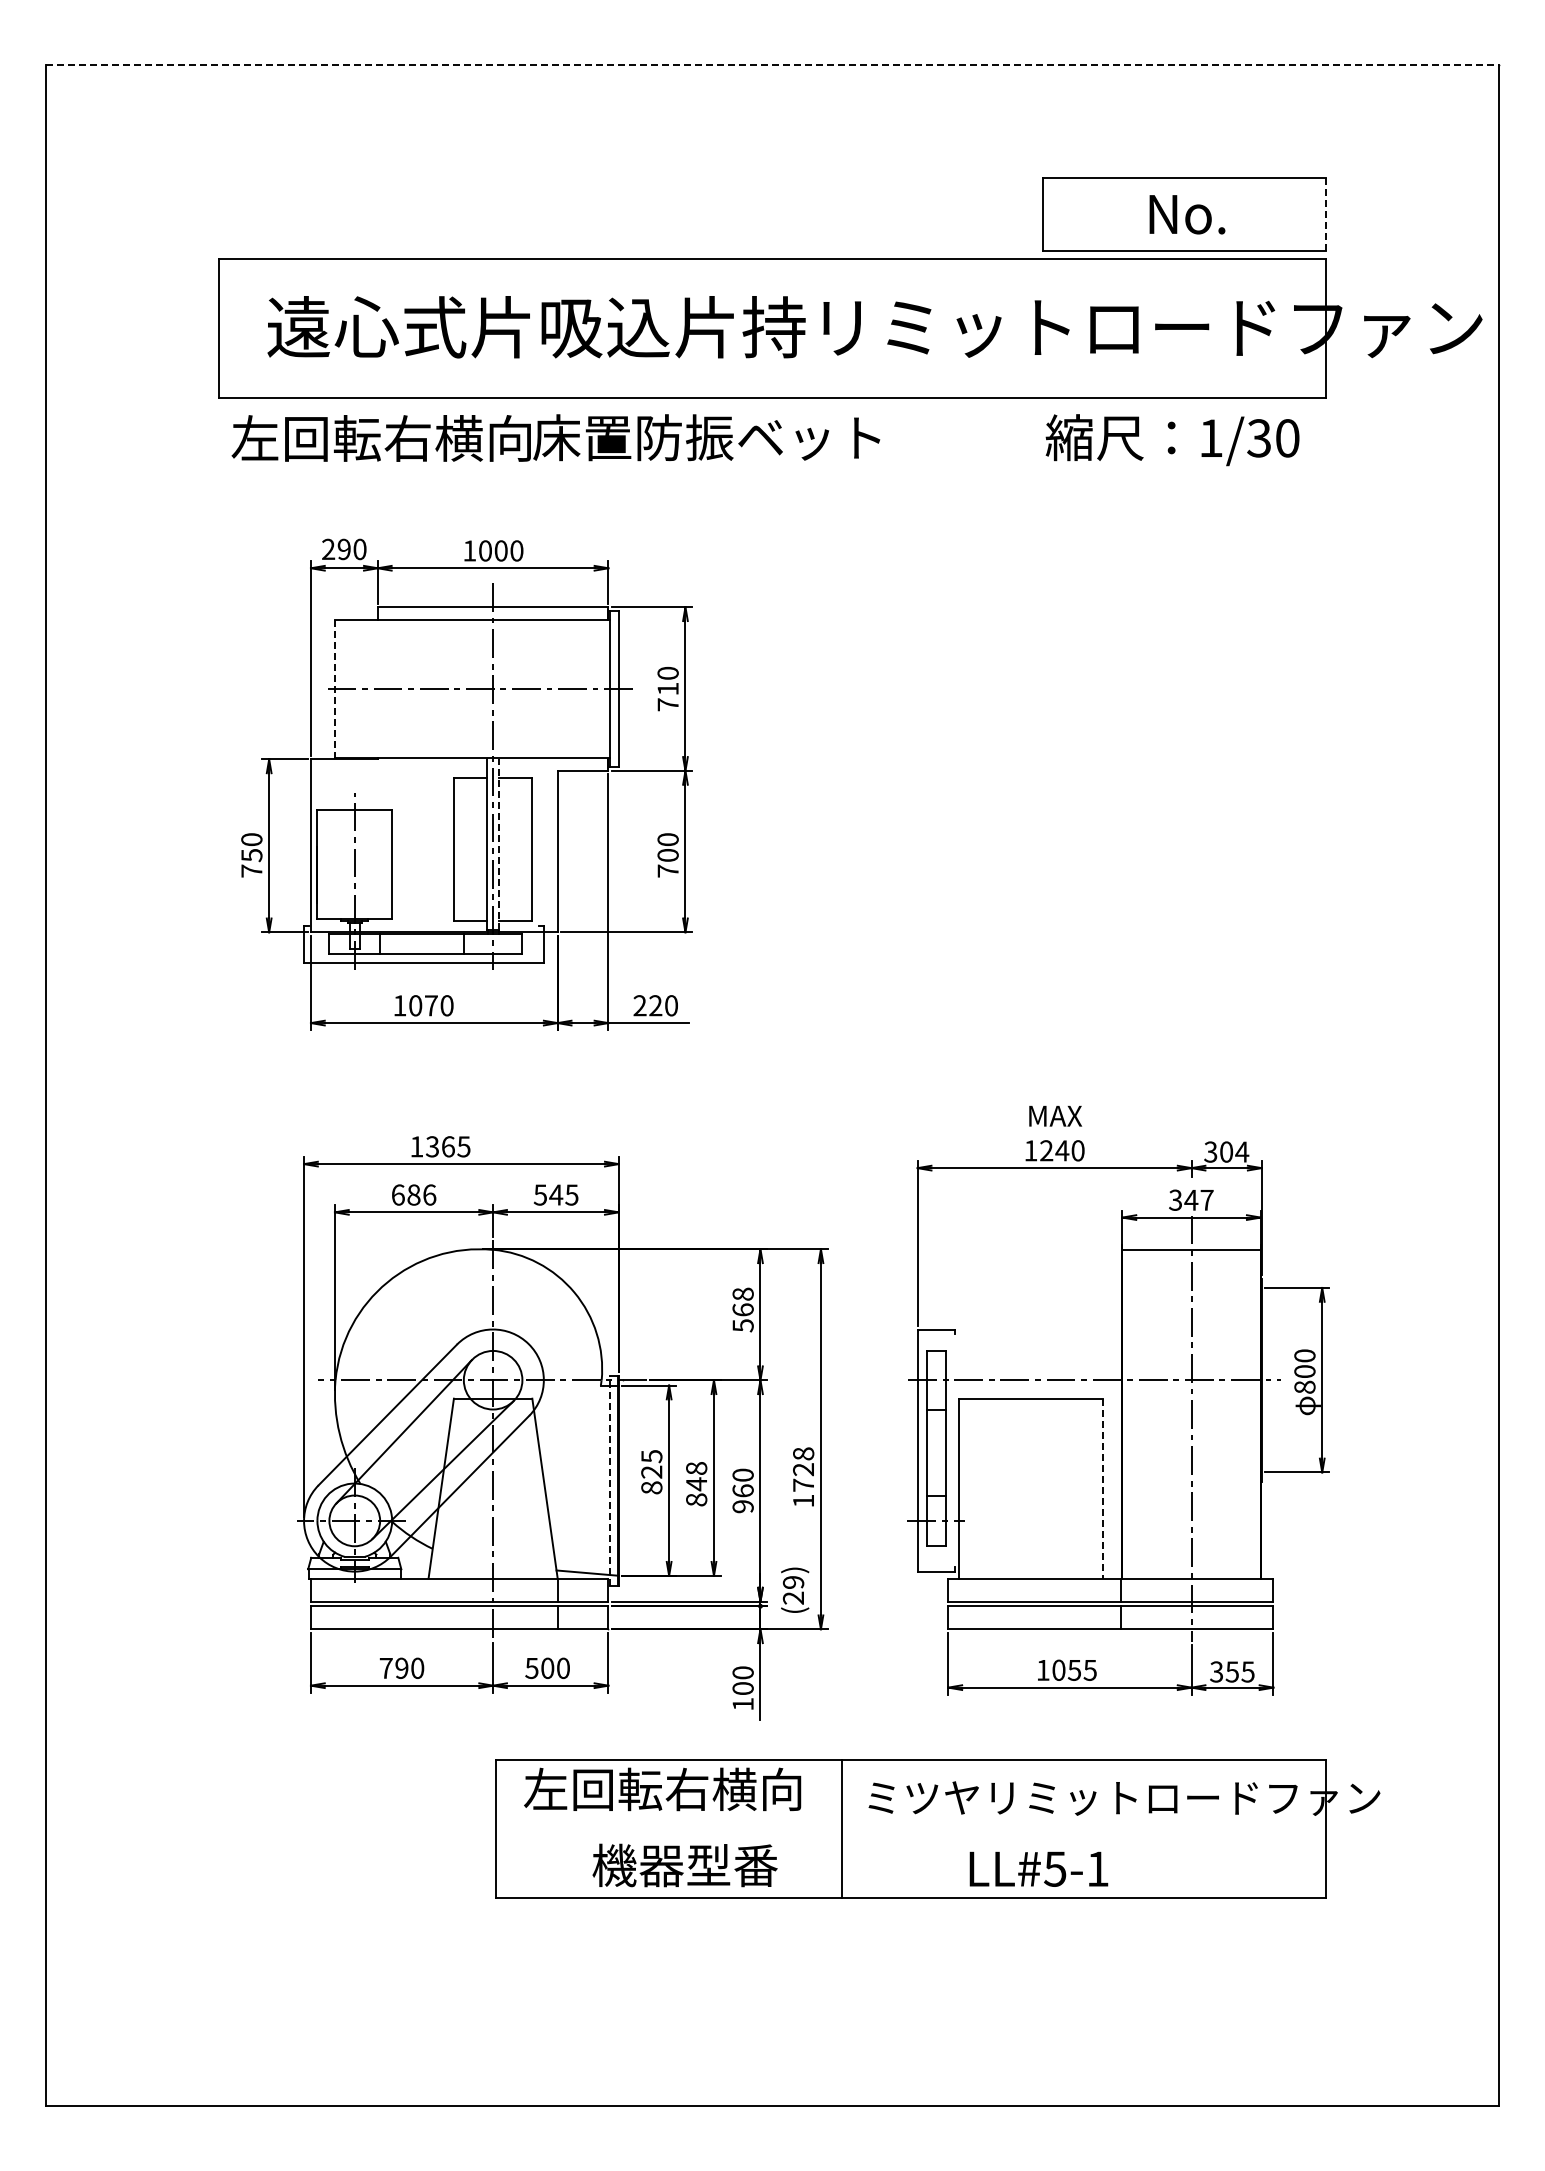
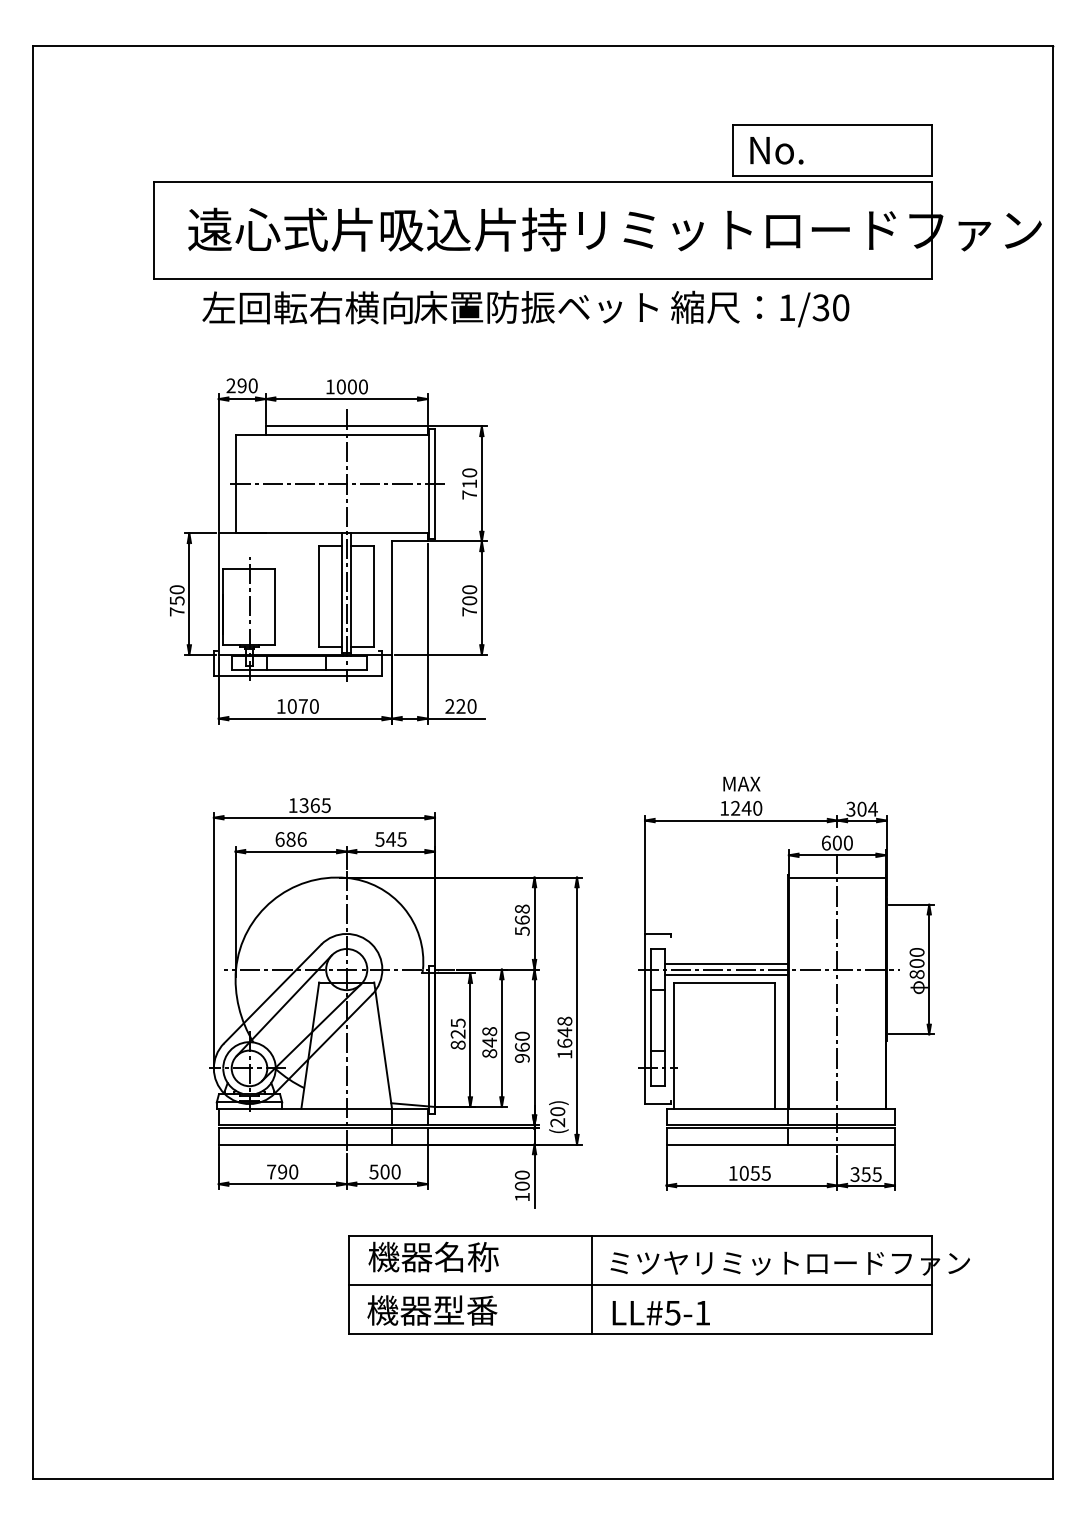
line: (772, 65) -> (543, 45), dashed -> solid
text: (1187, 214) -> (776, 150), moved
line: (1325, 215) -> (931, 151), dashed -> solid
text: (555, 437) -> (429, 307), moved
text: (1172, 440) -> (760, 309), moved
line: (334, 689) -> (235, 484), dashed -> solid
line: (499, 843) -> (351, 592), dashed -> solid
text: (1191, 1199) -> (837, 842), 347 -> 600
line: (1033, 1372) -> (726, 964), added
line: (1033, 1387) -> (726, 974), added
text: (803, 1476) -> (564, 1037), 1728 -> 1648
line: (609, 1480) -> (428, 1040), dashed -> solid
line: (1102, 1488) -> (774, 1045), dashed -> solid
text: (793, 1582) -> (557, 1111), (29) -> (20)
text: (662, 1789) -> (465, 1257), 左回転右横向 -> 機器名称
line: (910, 1829) -> (639, 1285), added
text: (684, 1865) -> (431, 1310), moved
text: (1038, 1868) -> (661, 1312), moved

